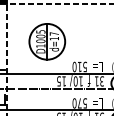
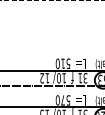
part: (47, 41) -> (30, 38), removed
text: (58, 81) -> (41, 78), 15 -> 12

